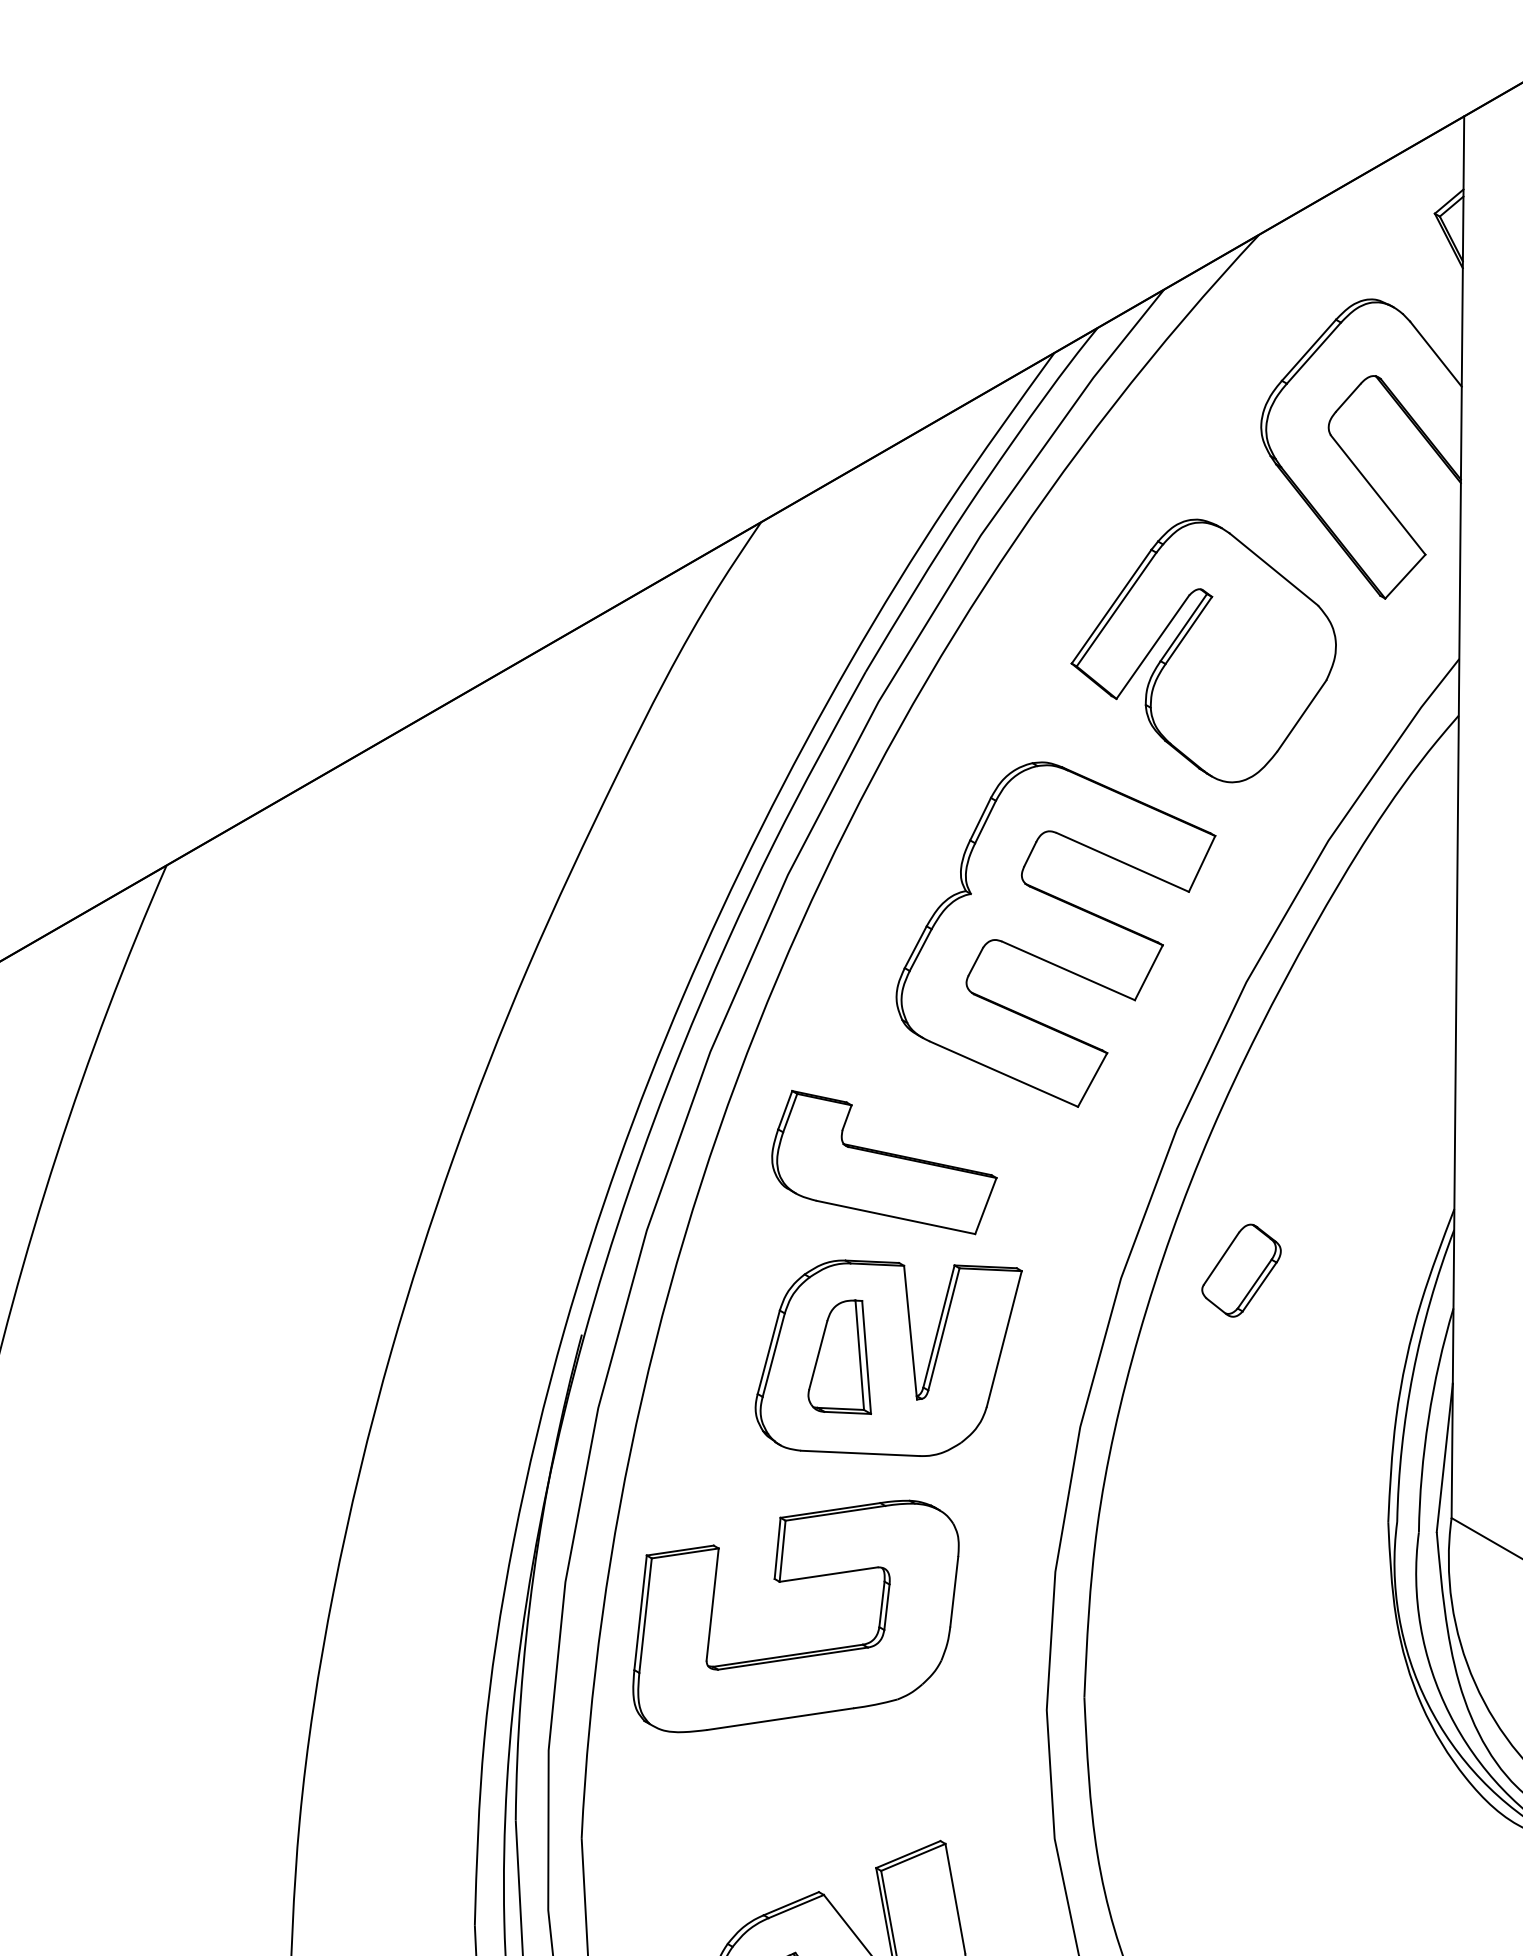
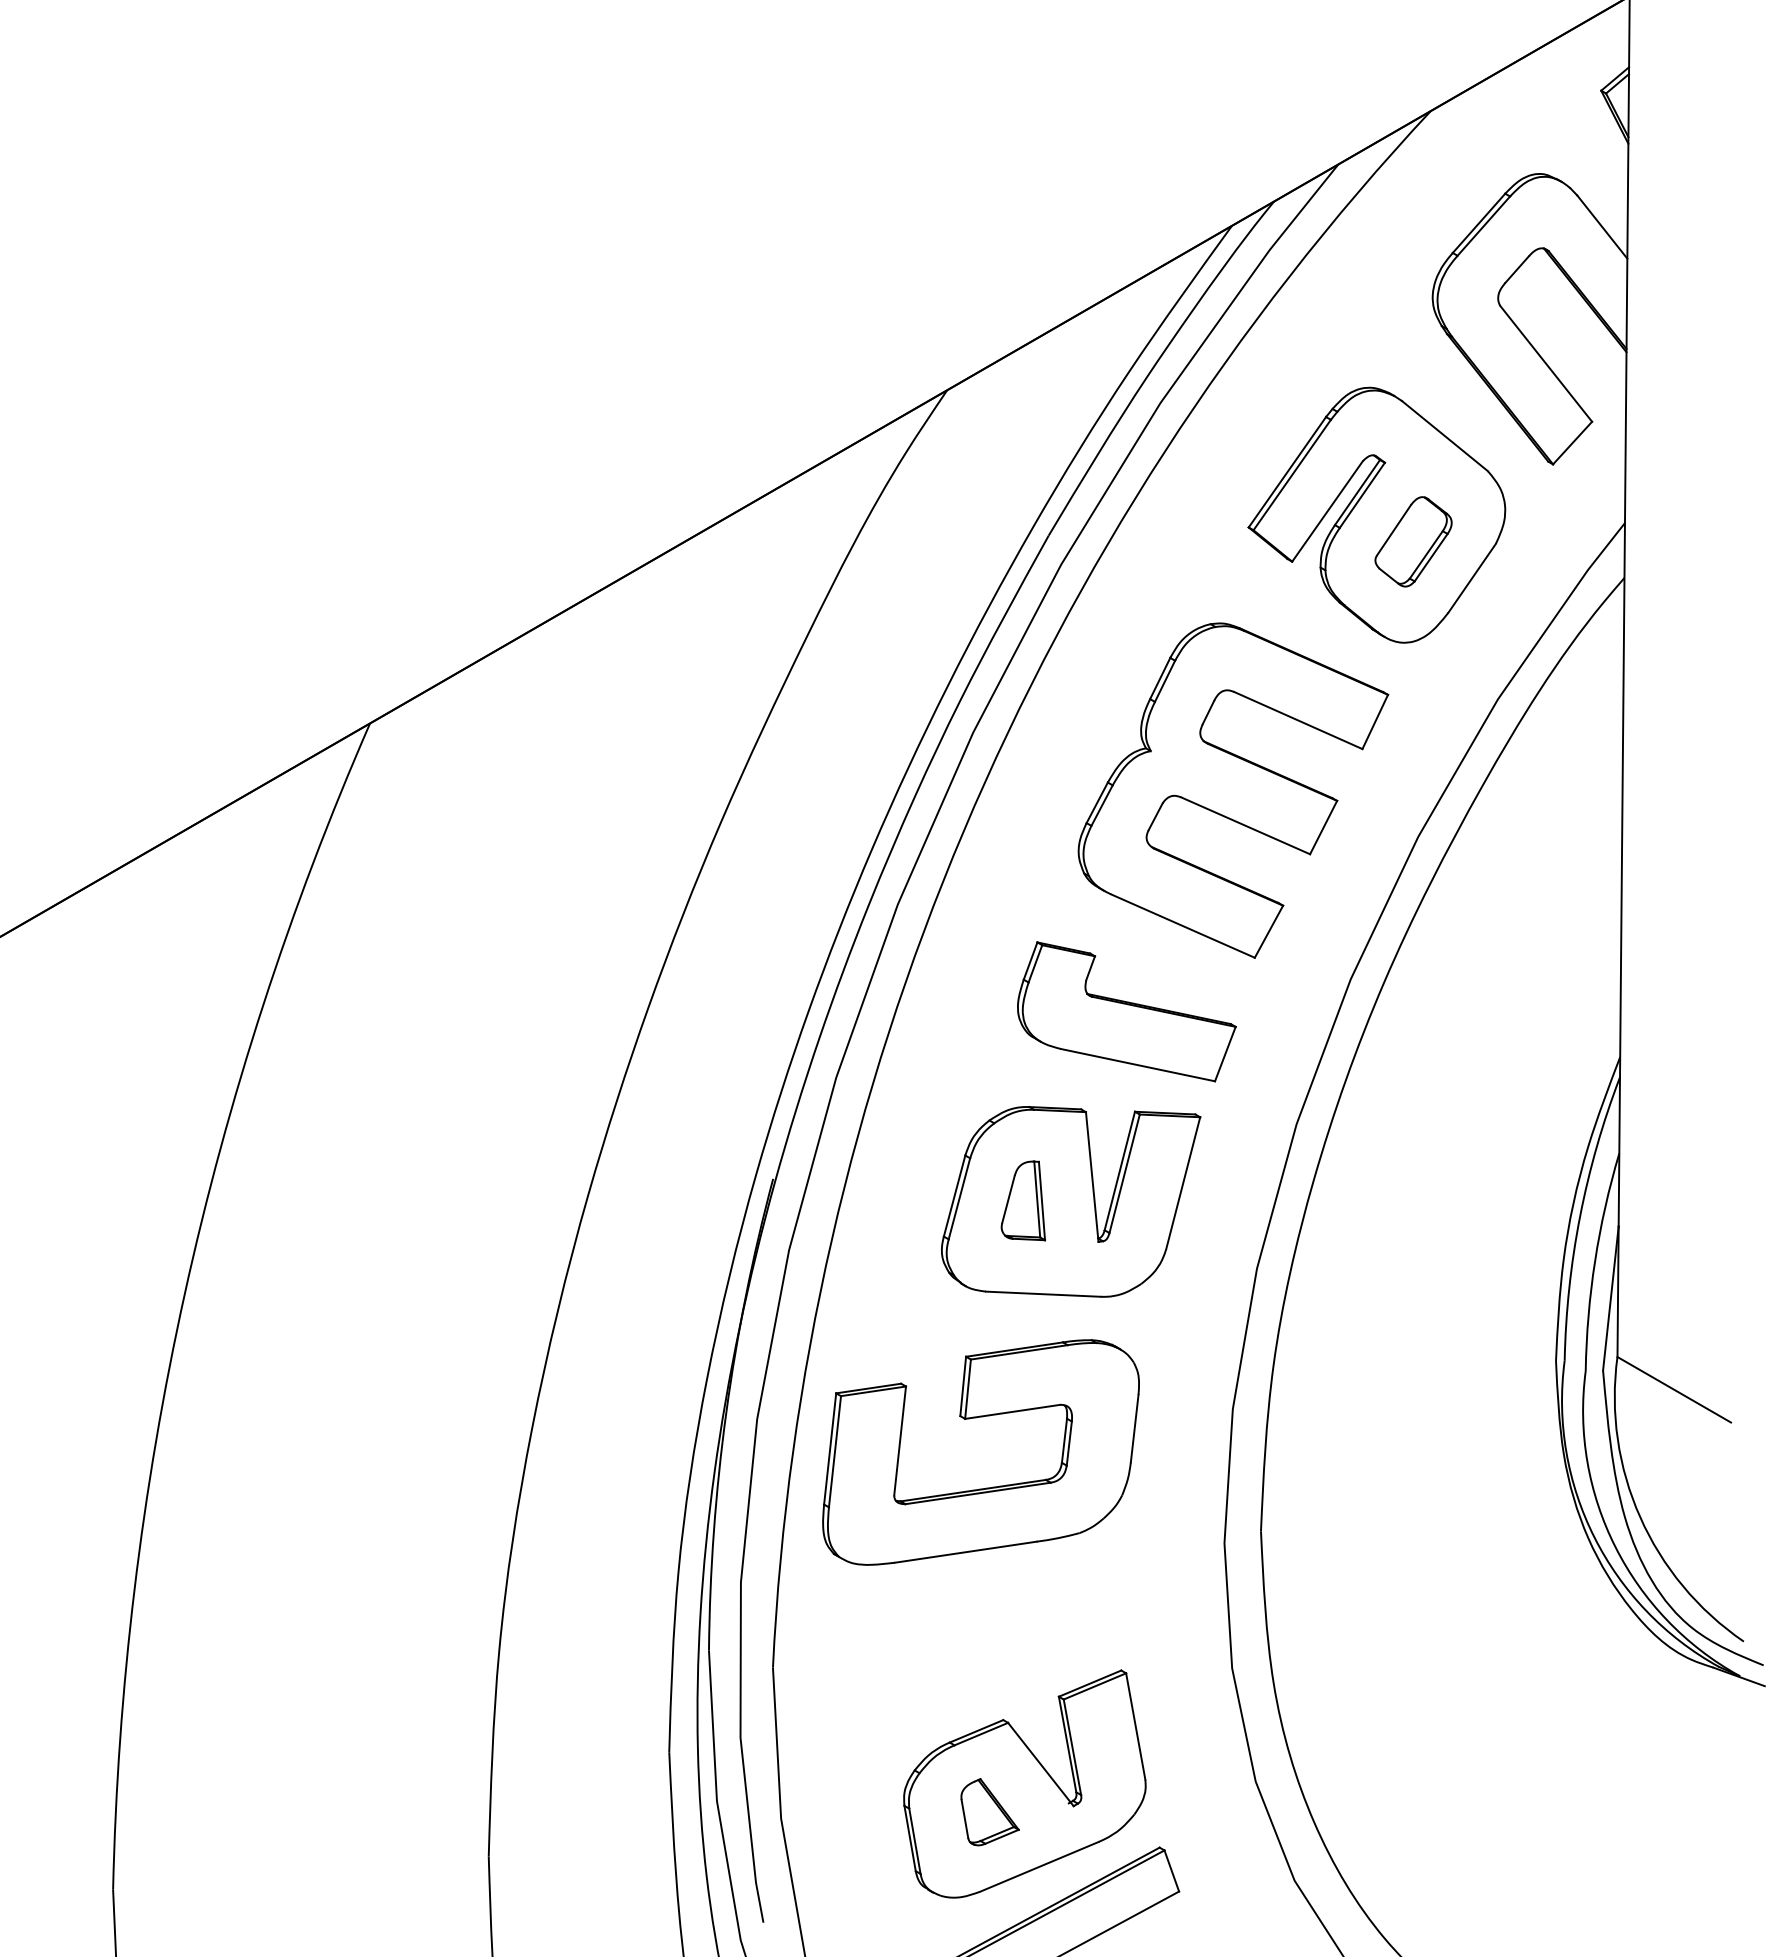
part: (884, 1162) -> (1126, 1011), moved
part: (1241, 1270) -> (1413, 541), moved
part: (838, 1356) -> (1022, 1200), size x0.71

